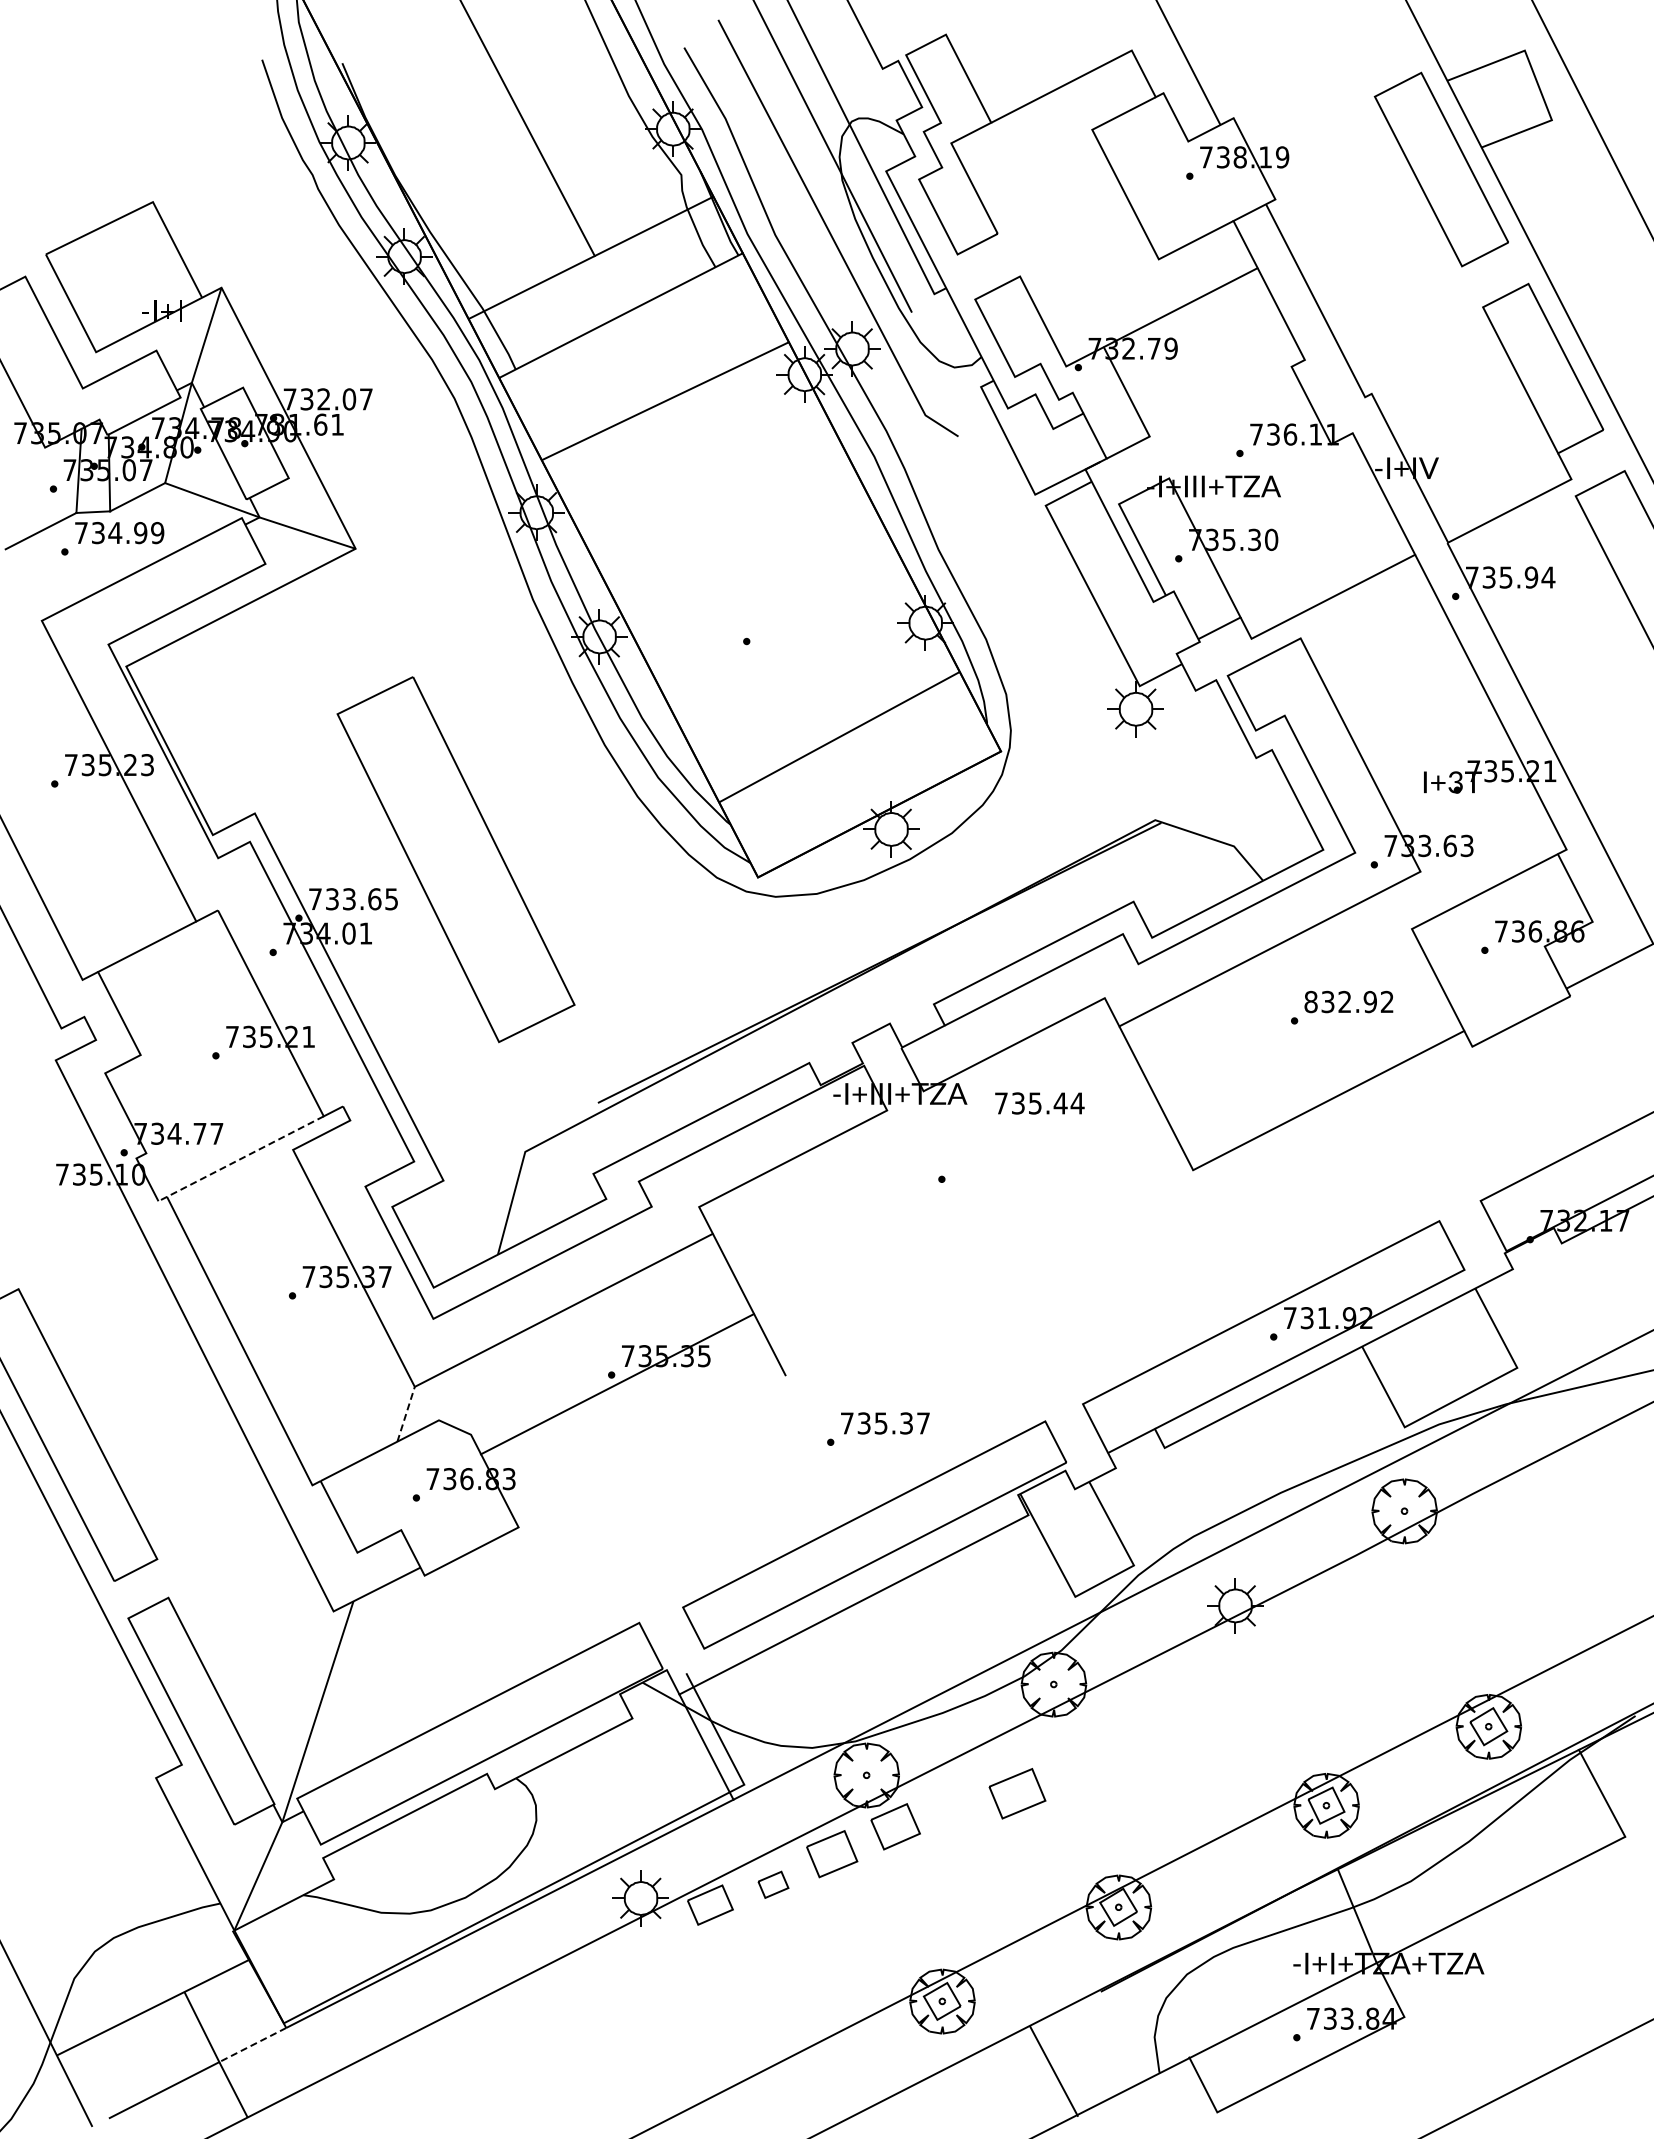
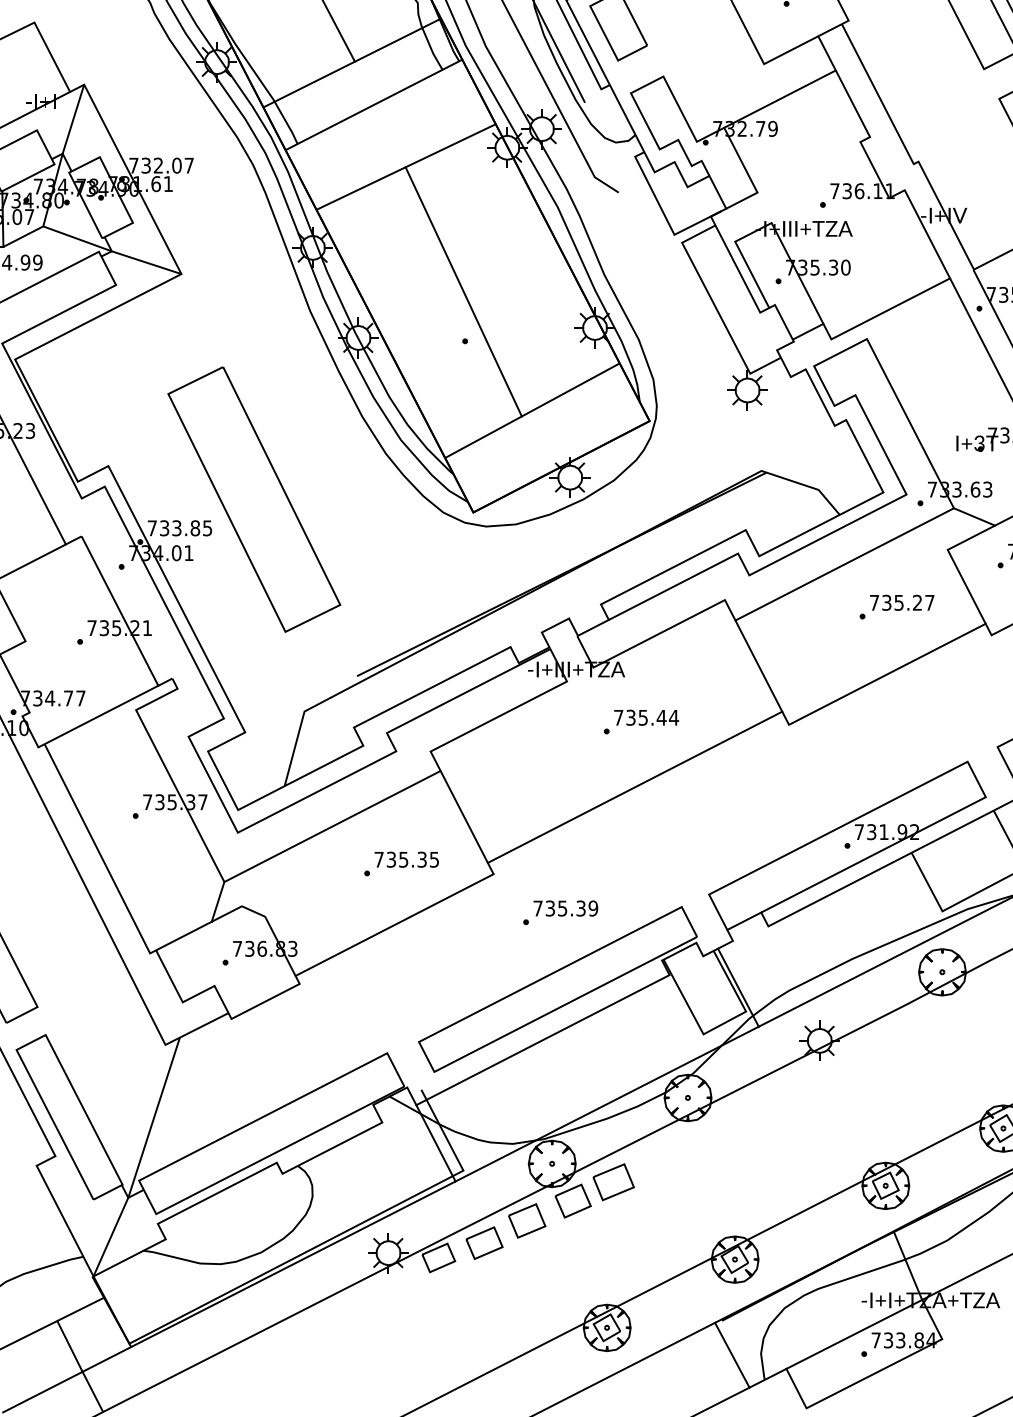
line: (744, 573) -> (463, 291), added
line: (1448, 883) -> (974, 516), added
text: (374, 899) -> (195, 528), 733.65 -> 733.85
text: (1348, 1001) -> (901, 602), 832.92 -> 735.27
text: (1039, 1103) -> (646, 717), moved
line: (241, 1158) -> (98, 716), dashed -> solid
line: (980, 1256) -> (634, 787), added
line: (616, 1384) -> (393, 925), moved
line: (406, 1414) -> (218, 902), dashed -> solid
text: (923, 1423) -> (593, 908), 735.37 -> 735.39
line: (1123, 1532) -> (738, 987), added
part: (1017, 1793) -> (613, 1182), moved
part: (773, 1884) -> (484, 1242), size x1.67
line: (252, 2045) -> (106, 1359), dashed -> solid
line: (1053, 2070) -> (731, 1354), moved

